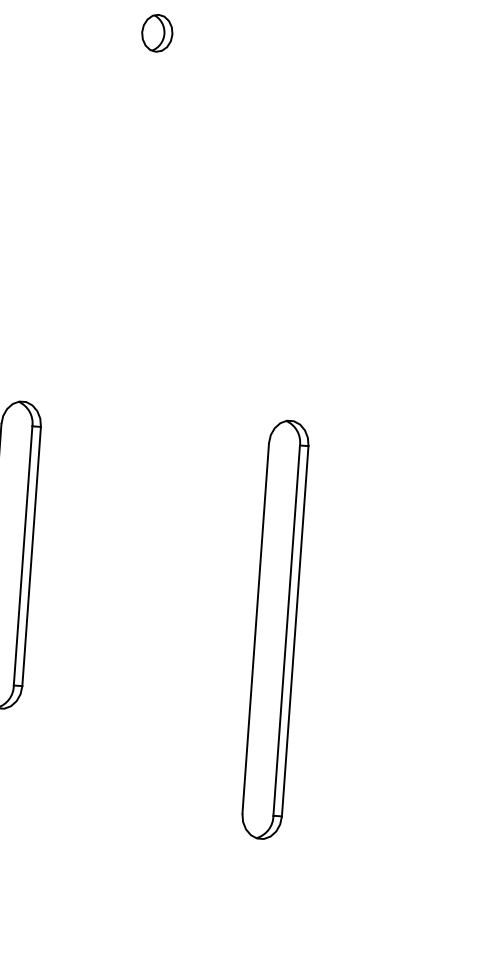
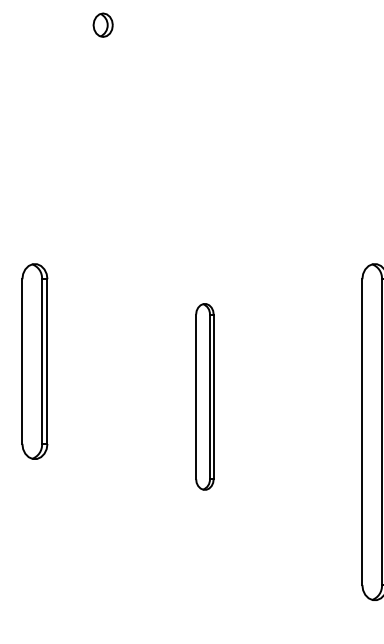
part: (274, 629) -> (204, 396), size x0.7

